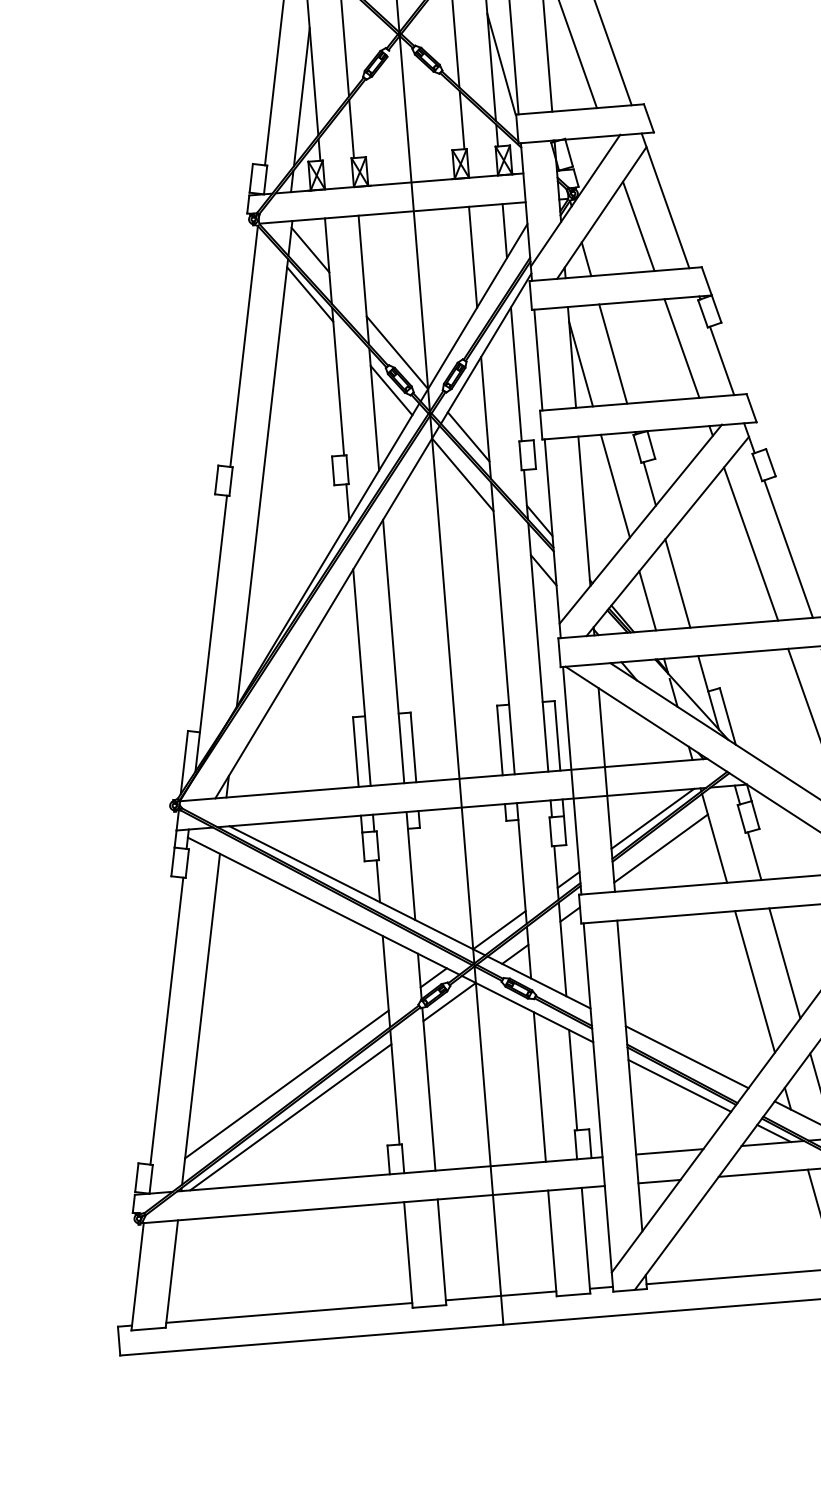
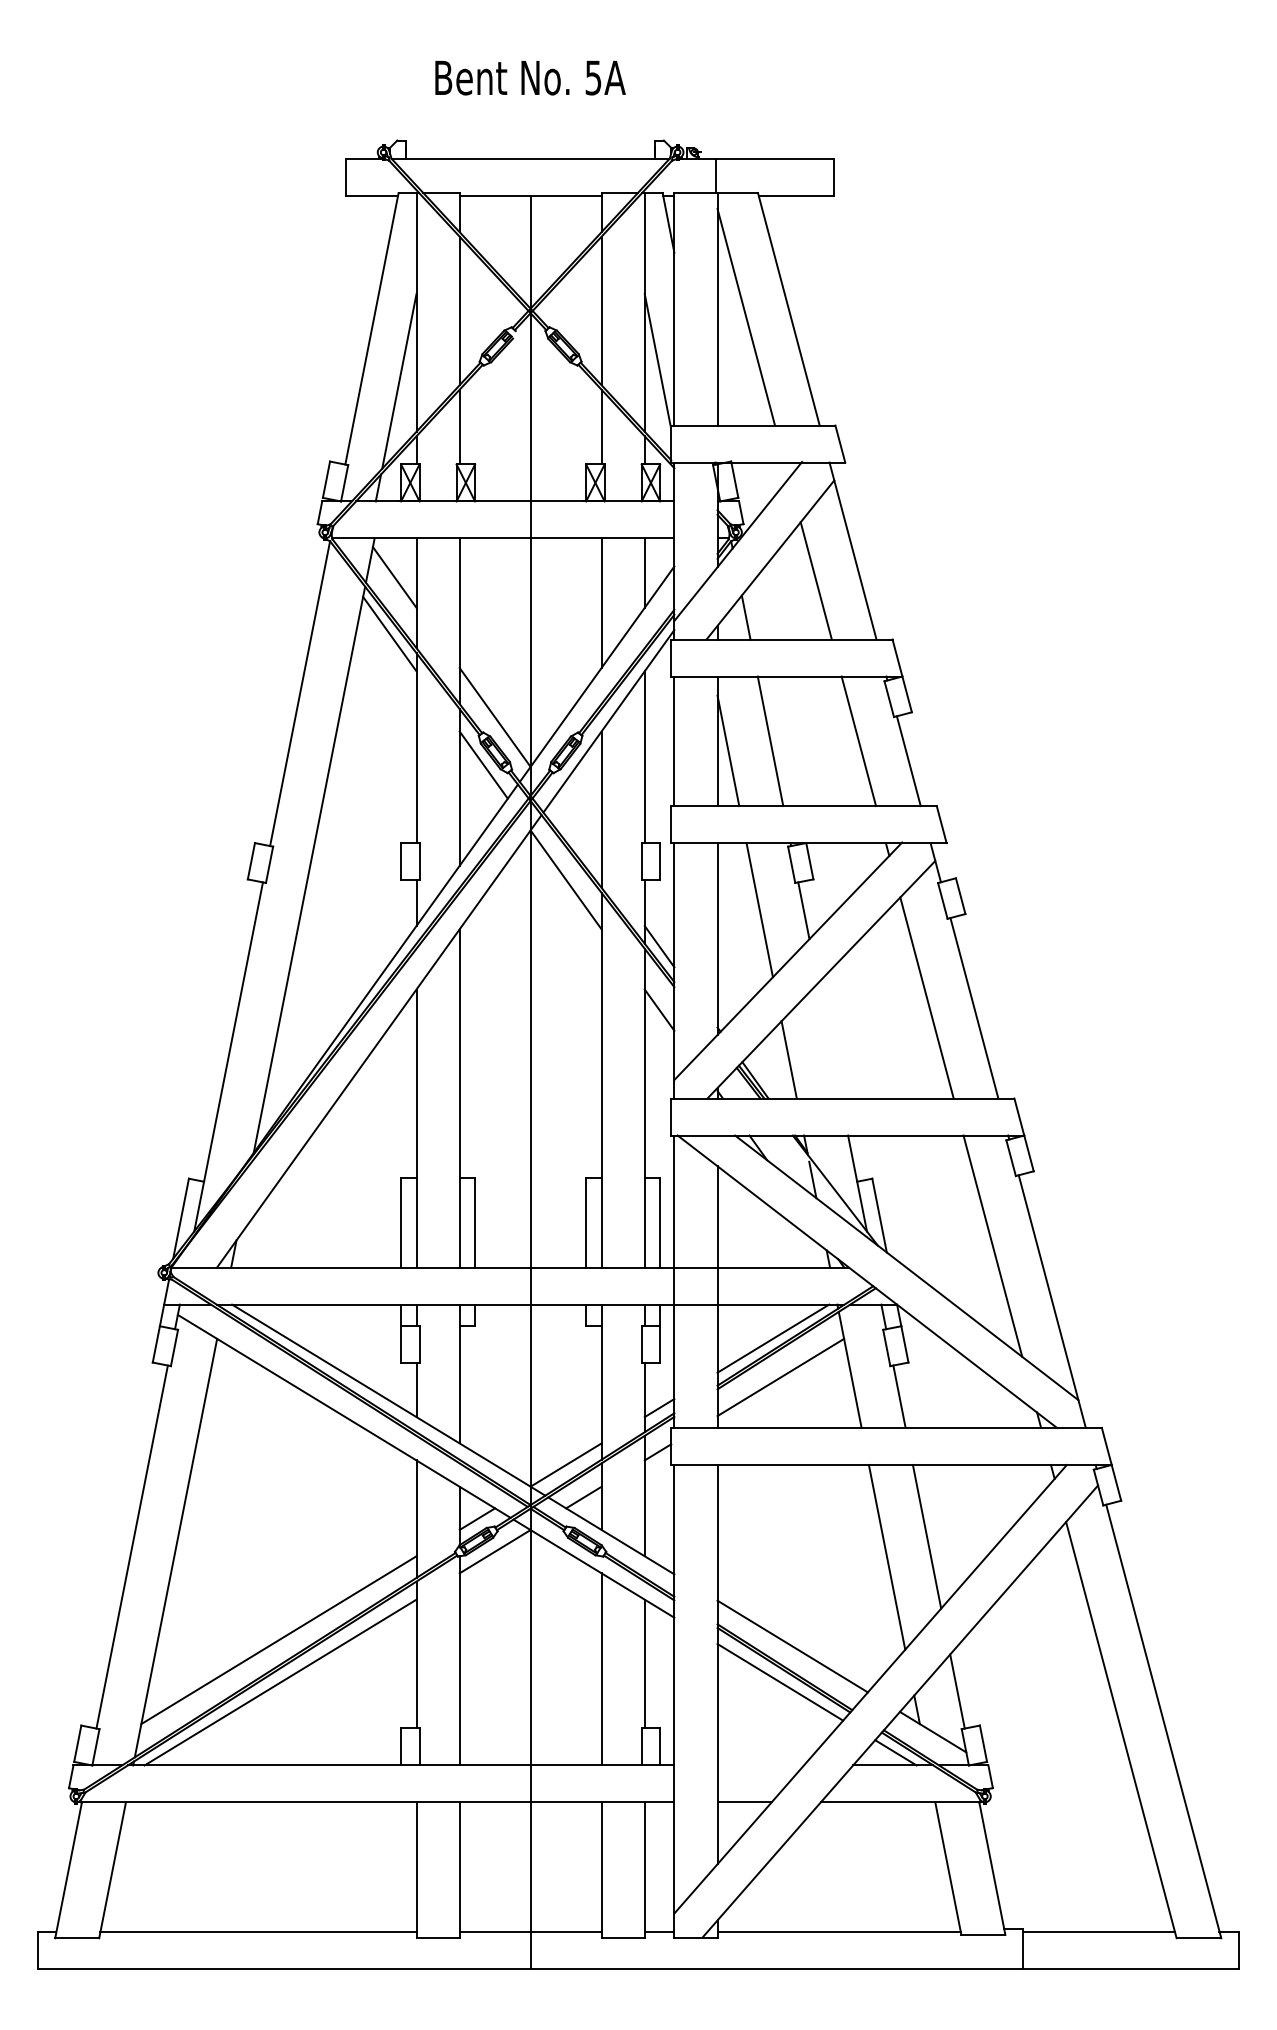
line: (468, 436) -> (577, 831), removed
line: (677, 583) -> (829, 1040), removed
line: (669, 1151) -> (760, 1765), removed

